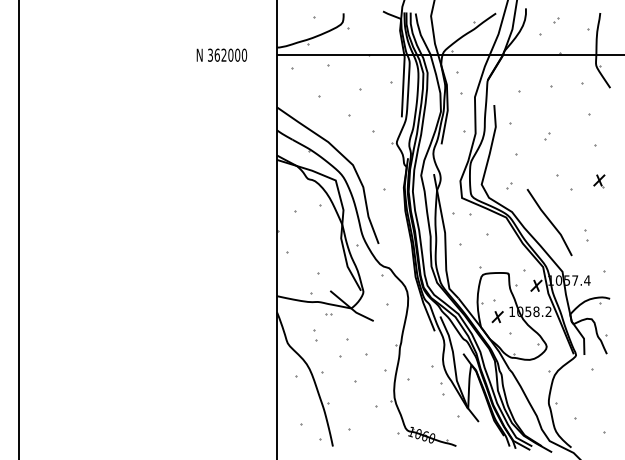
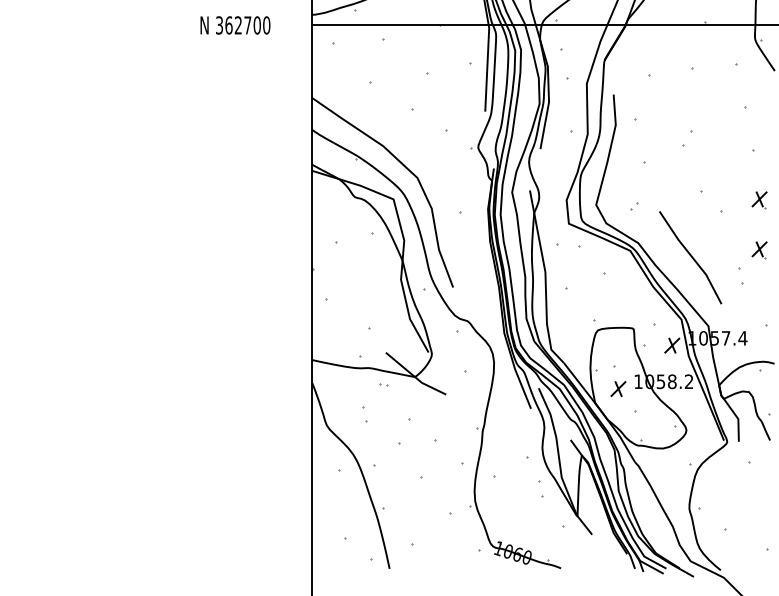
text: (230, 54) -> (247, 24), 362000 -> 362700
part: (547, 136) -> (687, 138), size x1.6
part: (599, 217) -> (759, 250), added

